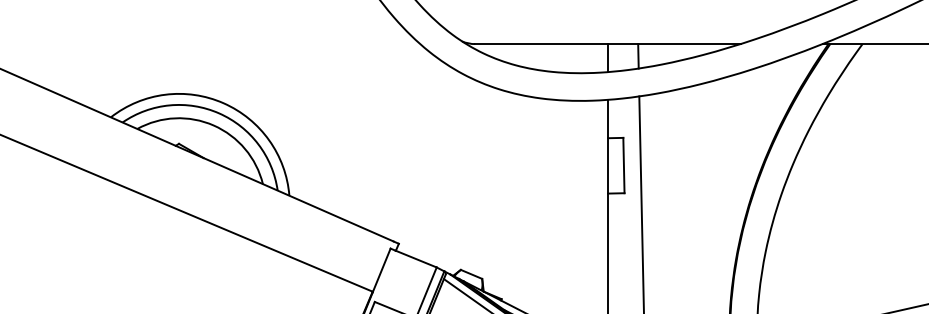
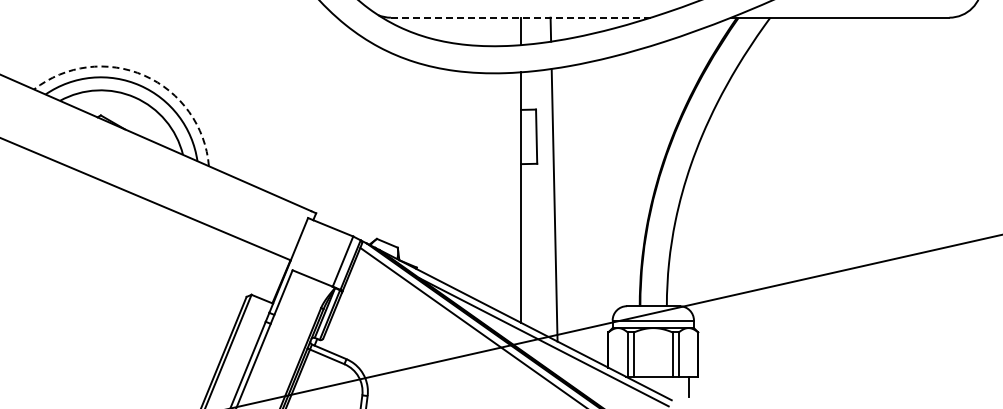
line: (607, 43) -> (520, 17), solid -> dashed
arc: (223, 103) -> (144, 75), solid -> dashed

